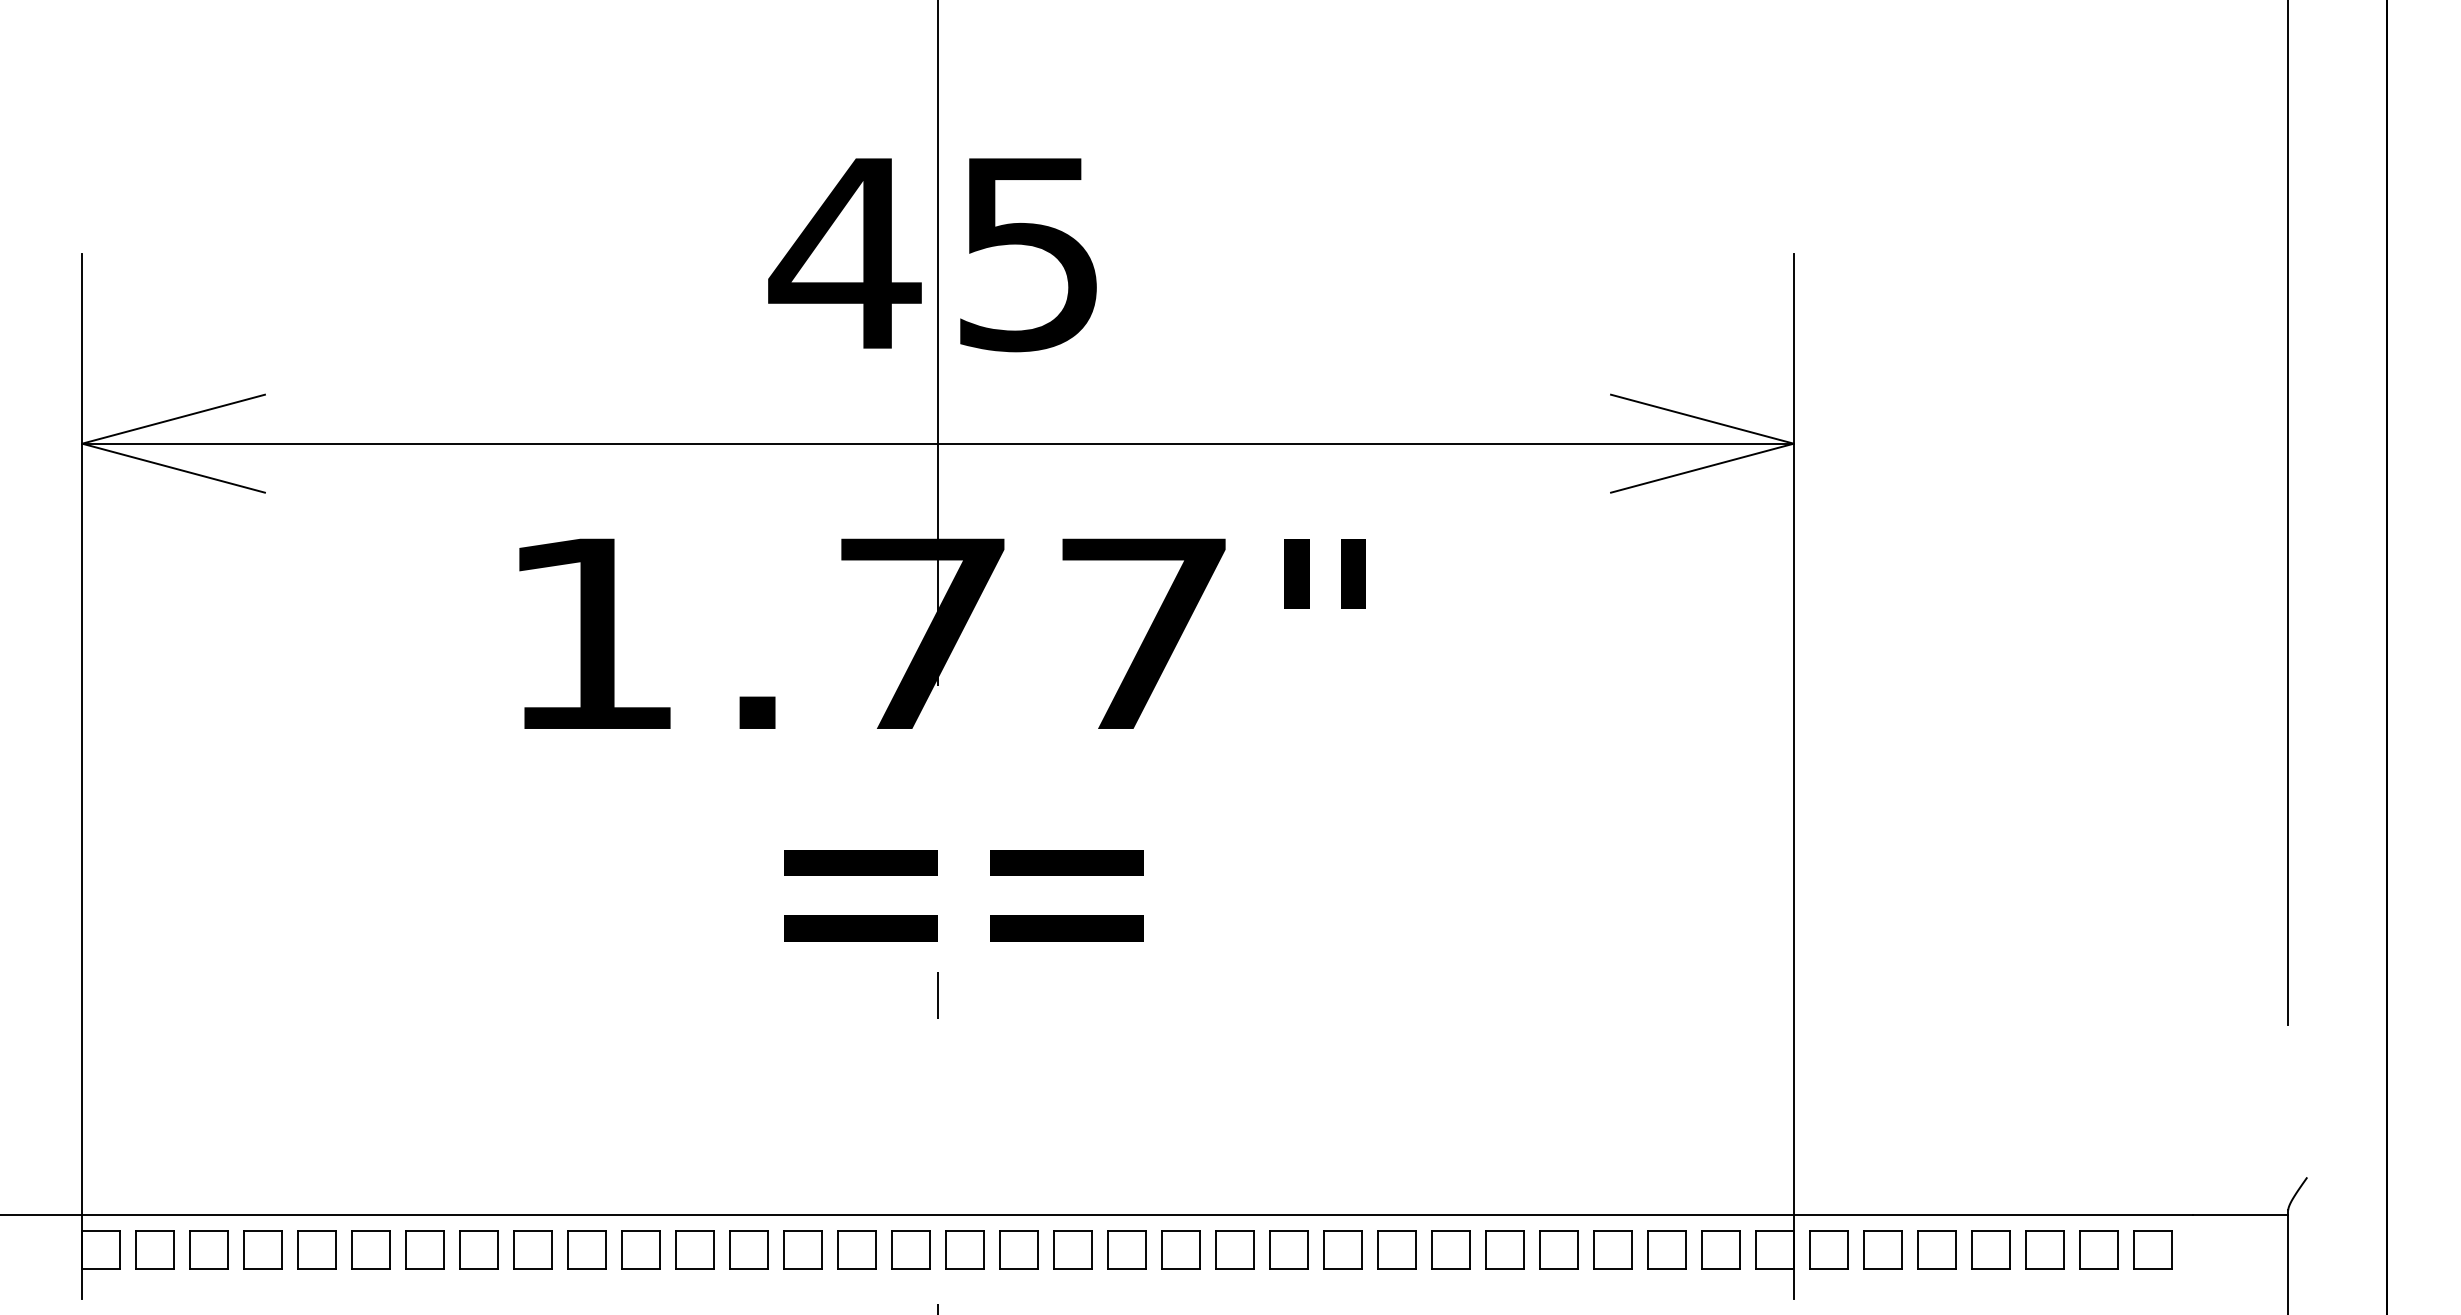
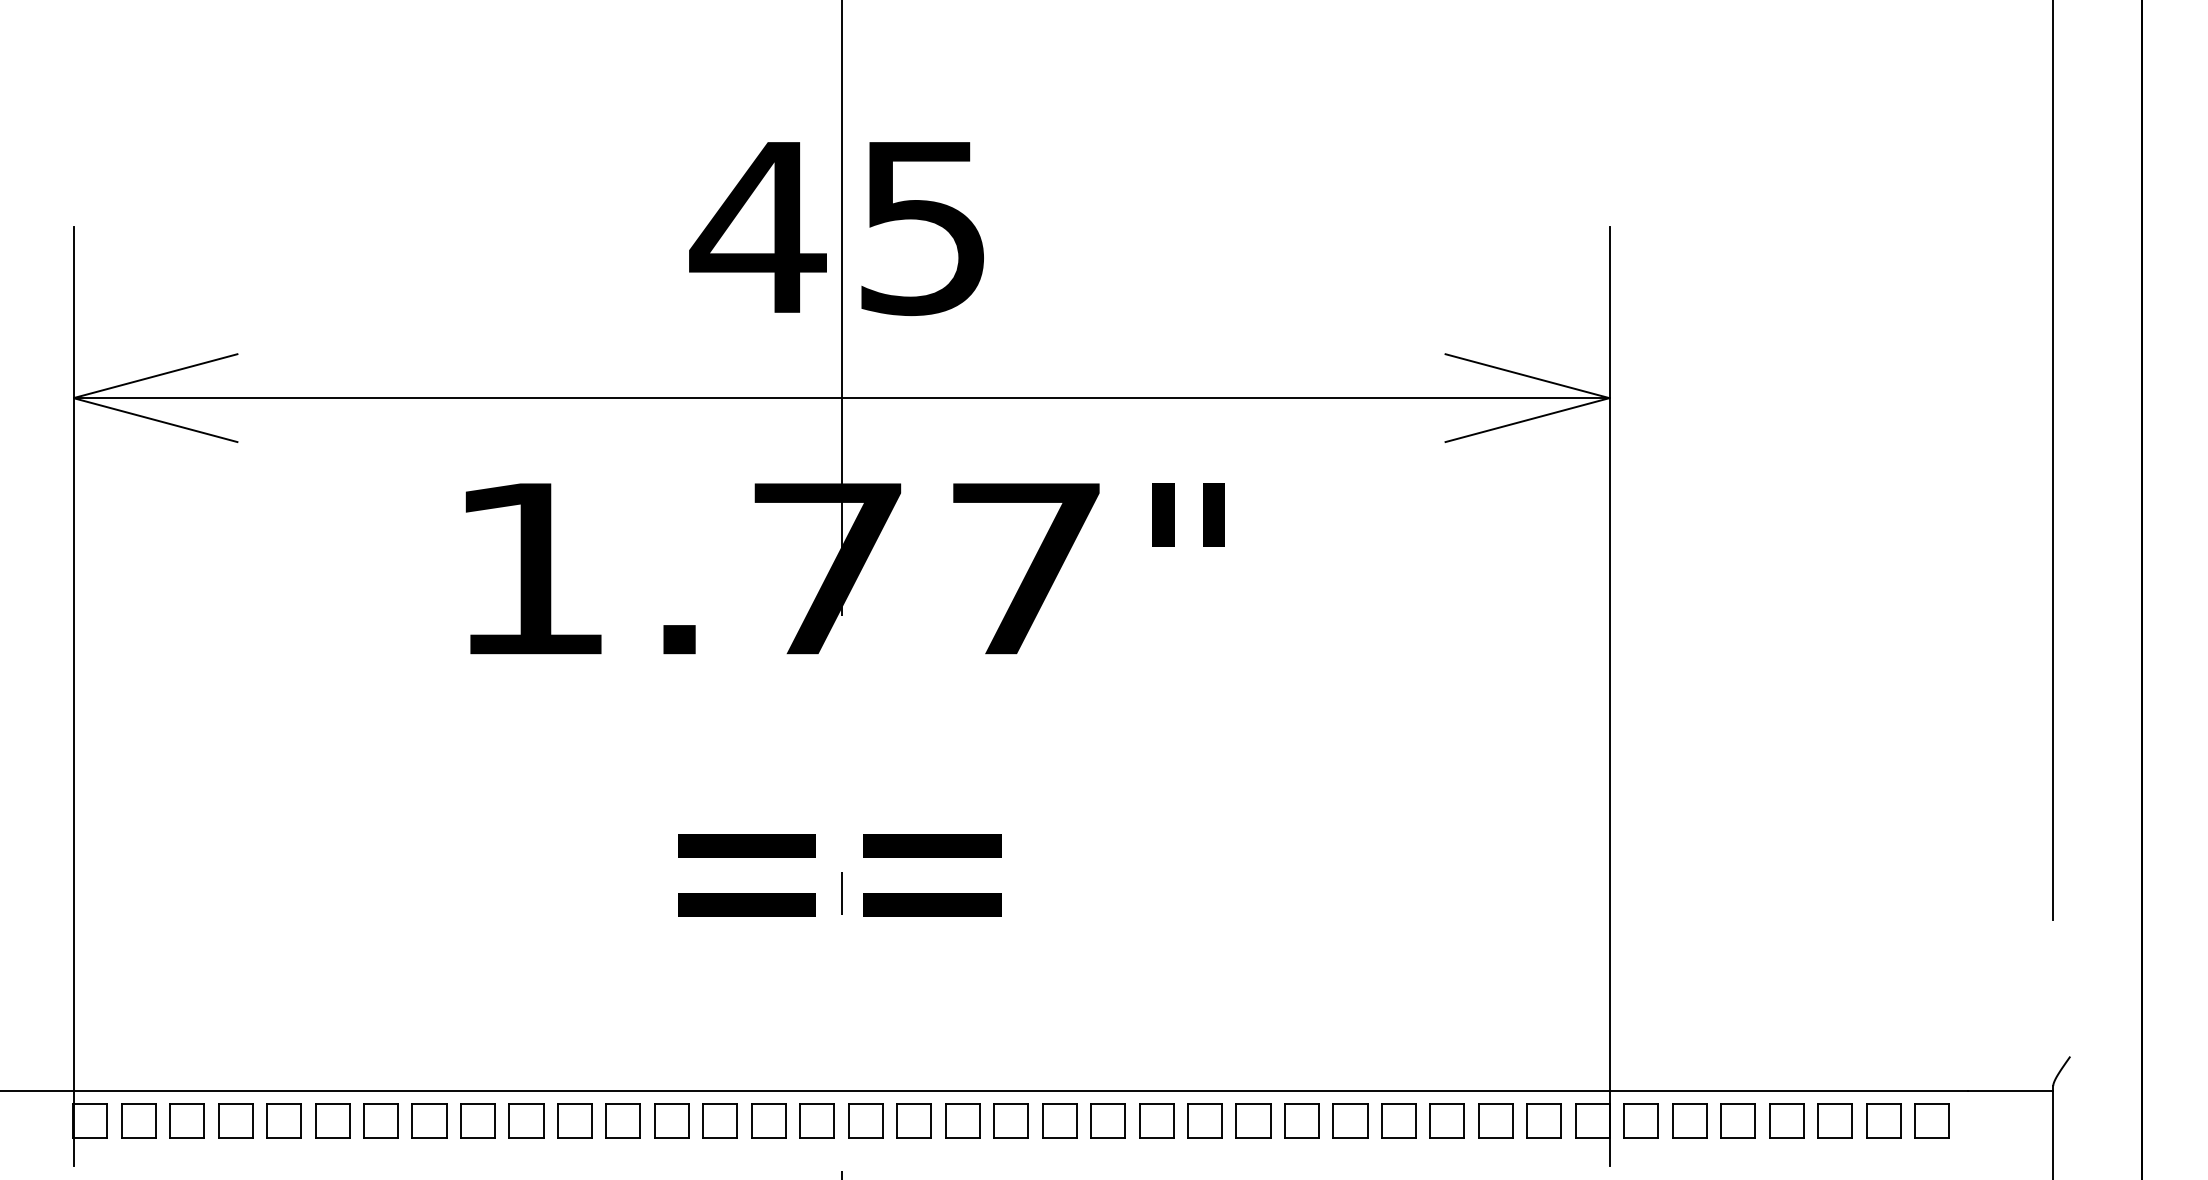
text: (963, 895) -> (839, 875), moved

